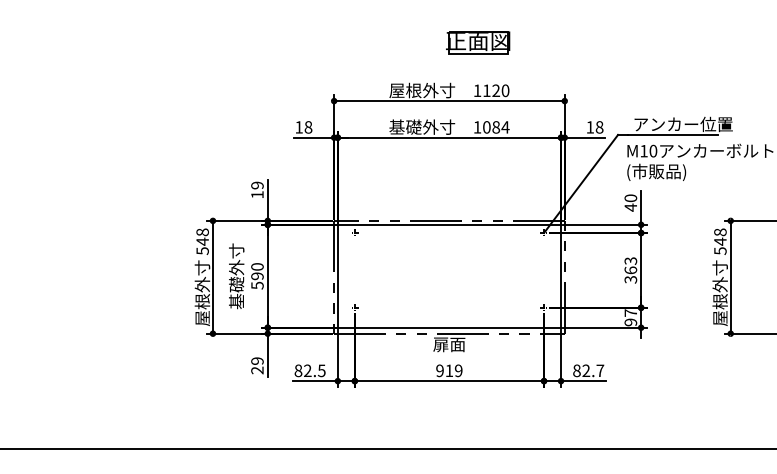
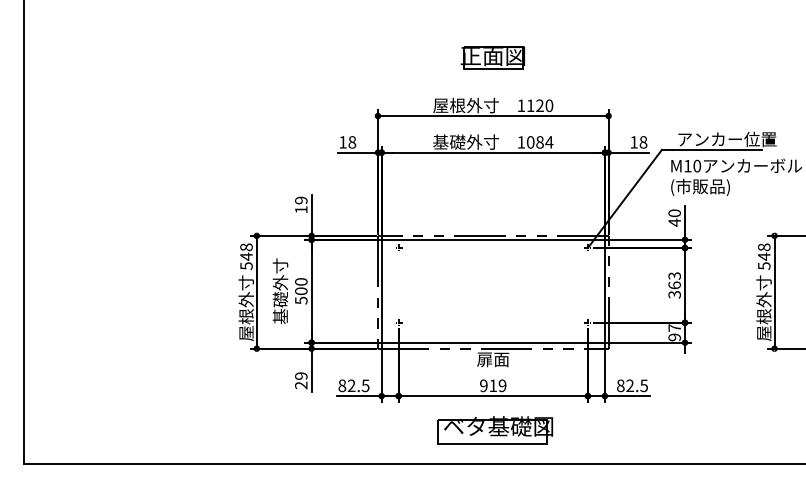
part: (477, 42) -> (492, 57), moved
text: (257, 276) -> (301, 291), 590 -> 500
text: (599, 370) -> (643, 385), 82.7 -> 82.5
part: (450, 415) -> (494, 430), added

